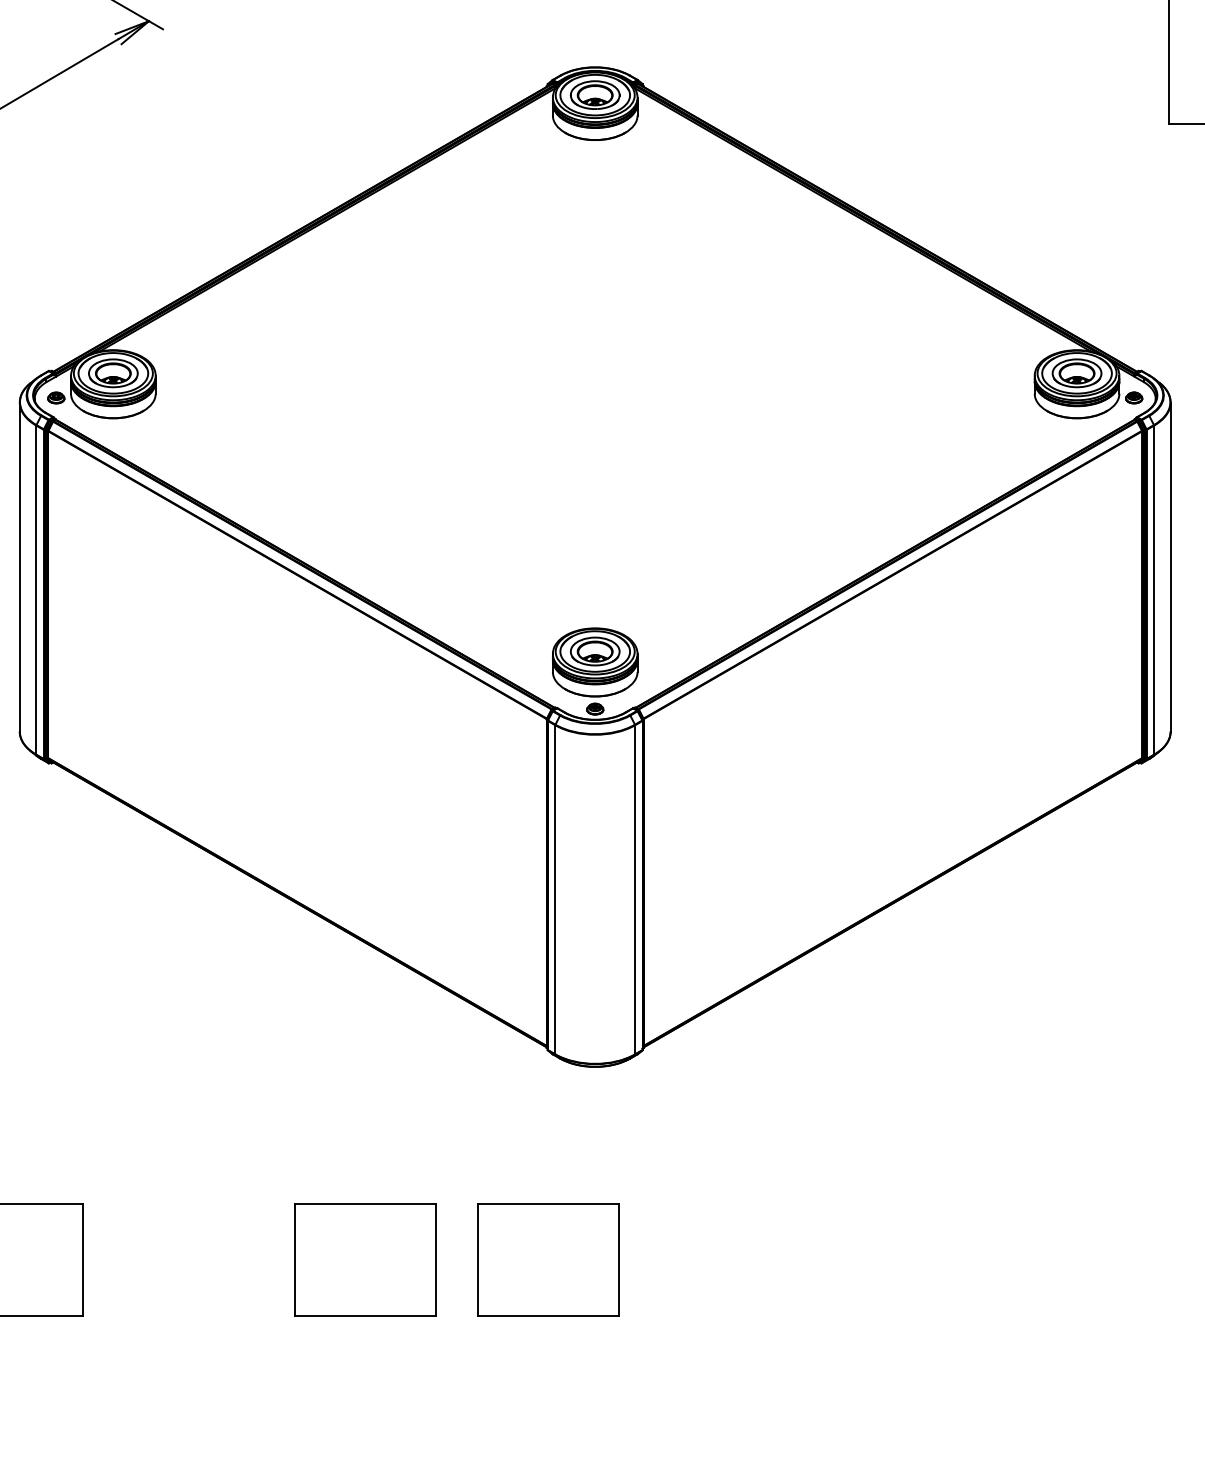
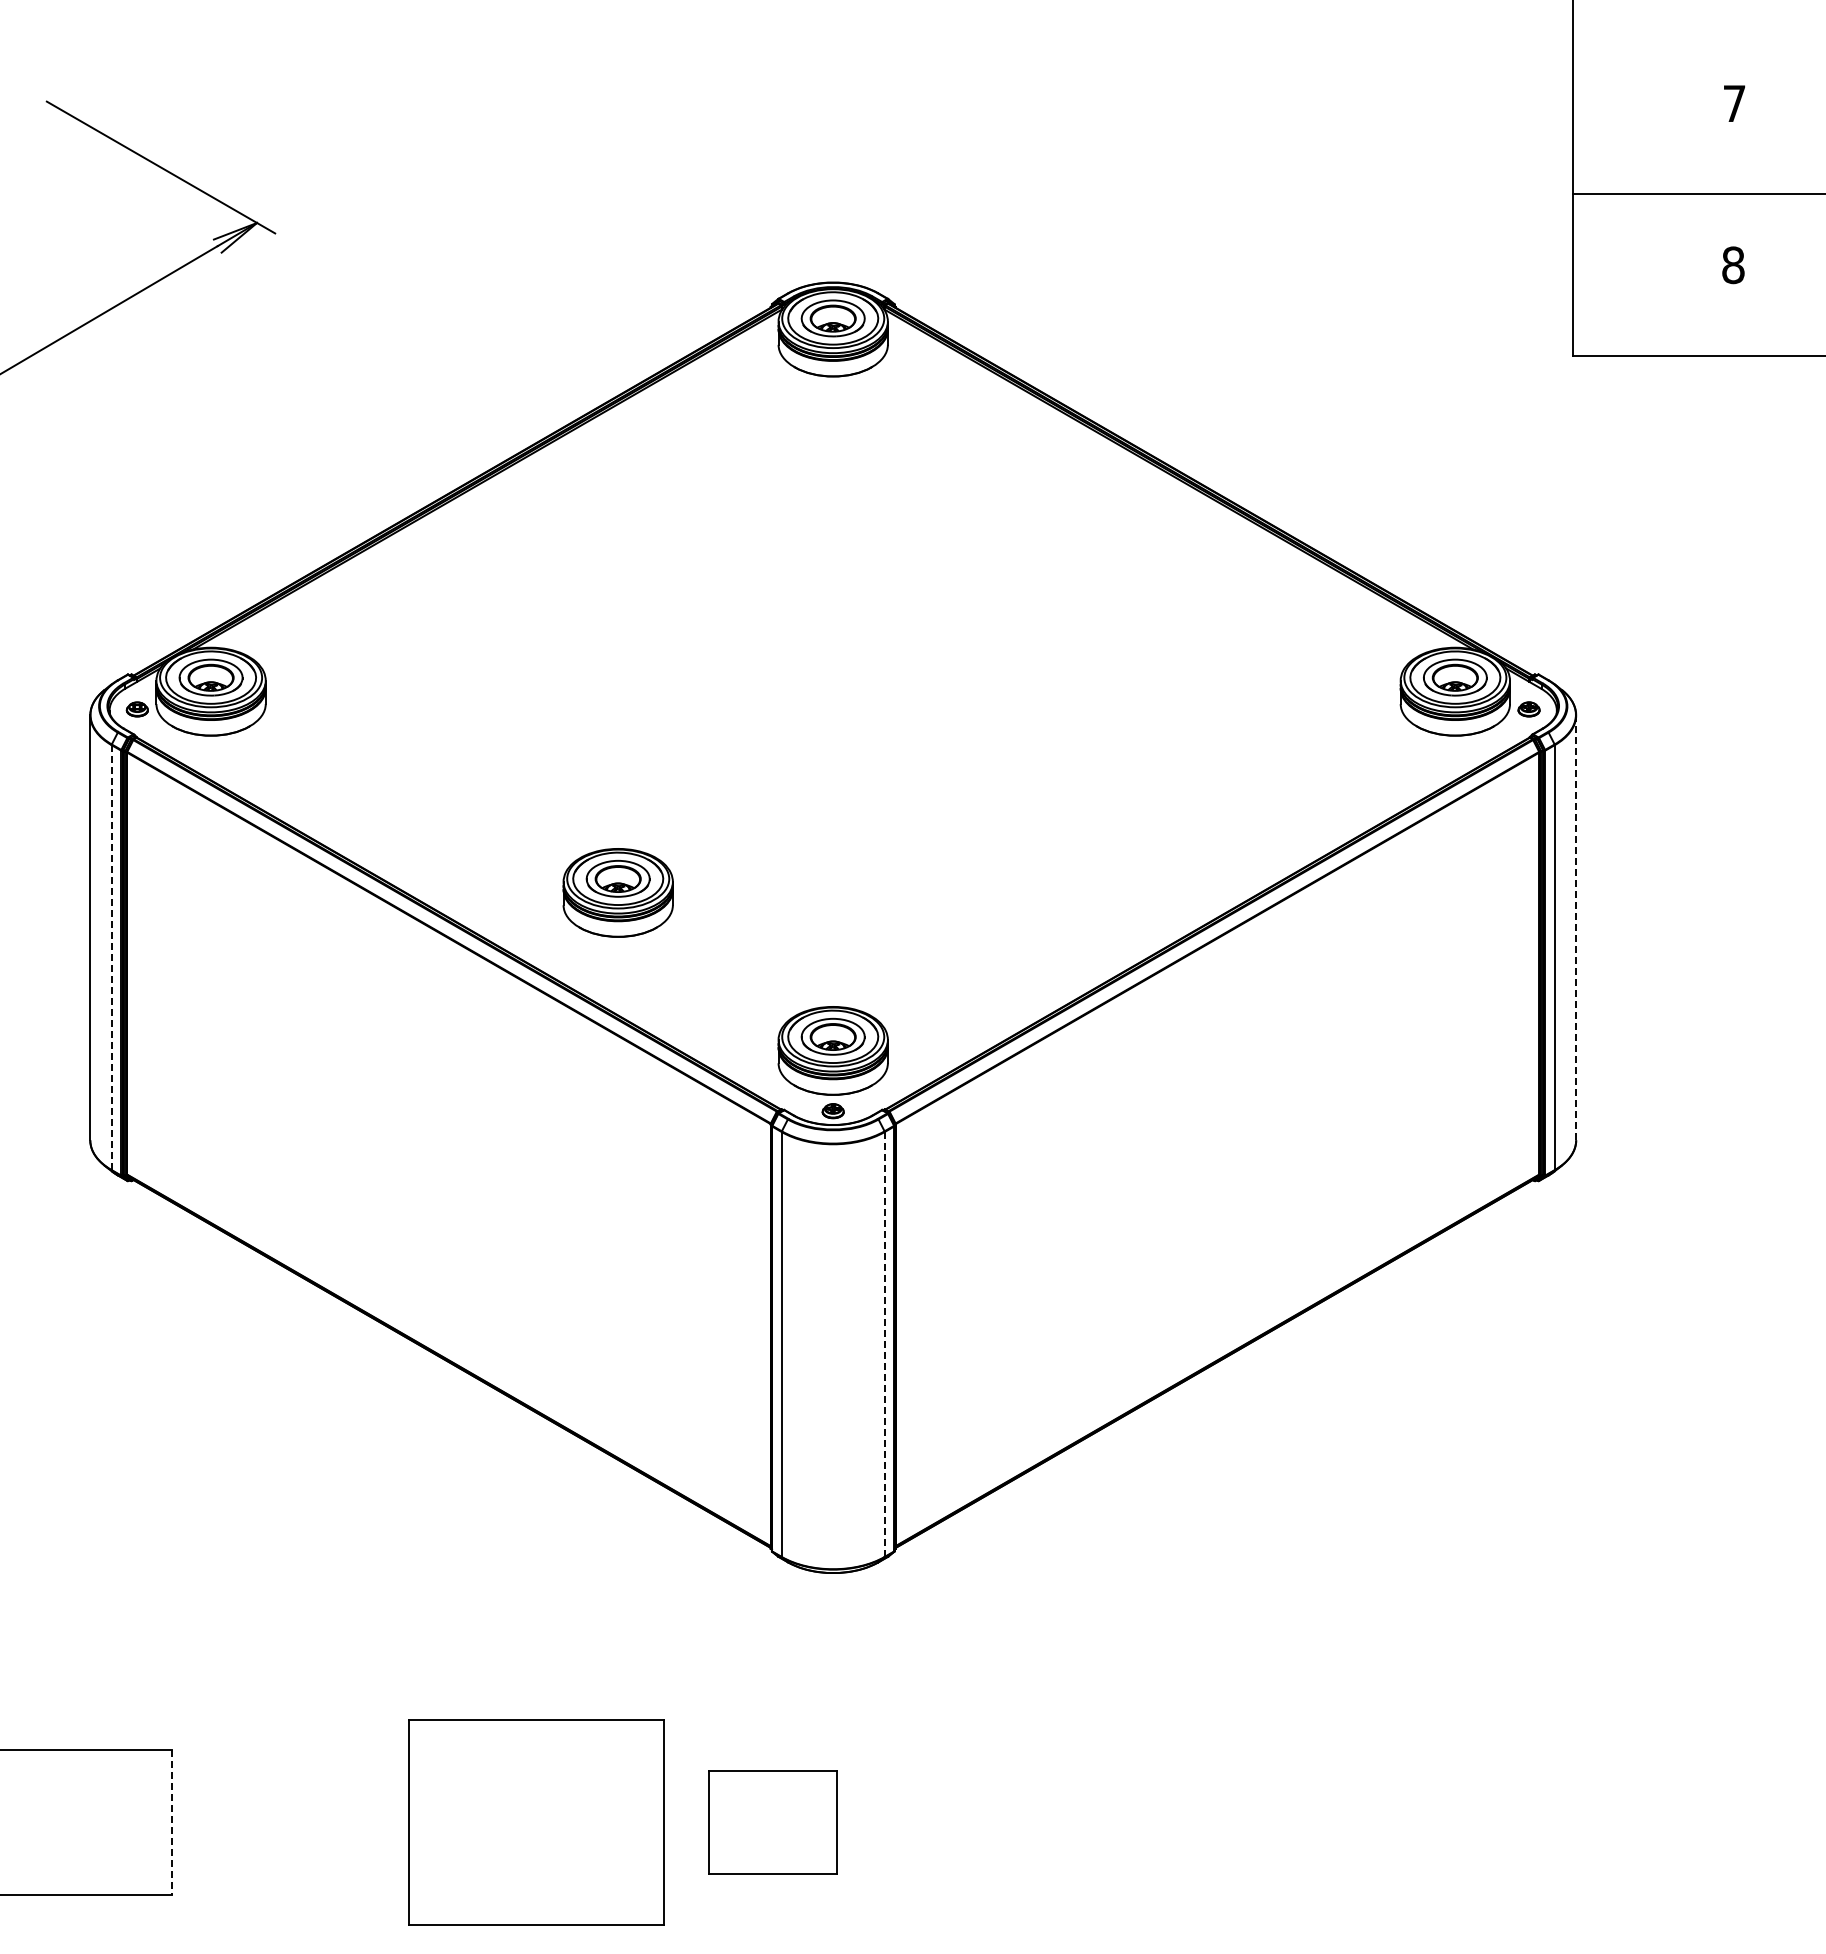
part: (428, 539) -> (617, 892), added
line: (1170, 567) -> (1576, 928), solid -> dashed
line: (36, 590) -> (111, 957), solid -> dashed
line: (634, 889) -> (884, 1343), solid -> dashed
line: (82, 1260) -> (171, 1822), solid -> dashed
part: (365, 1260) -> (536, 1822), size x1.4
part: (548, 1260) -> (772, 1822), size x0.7

